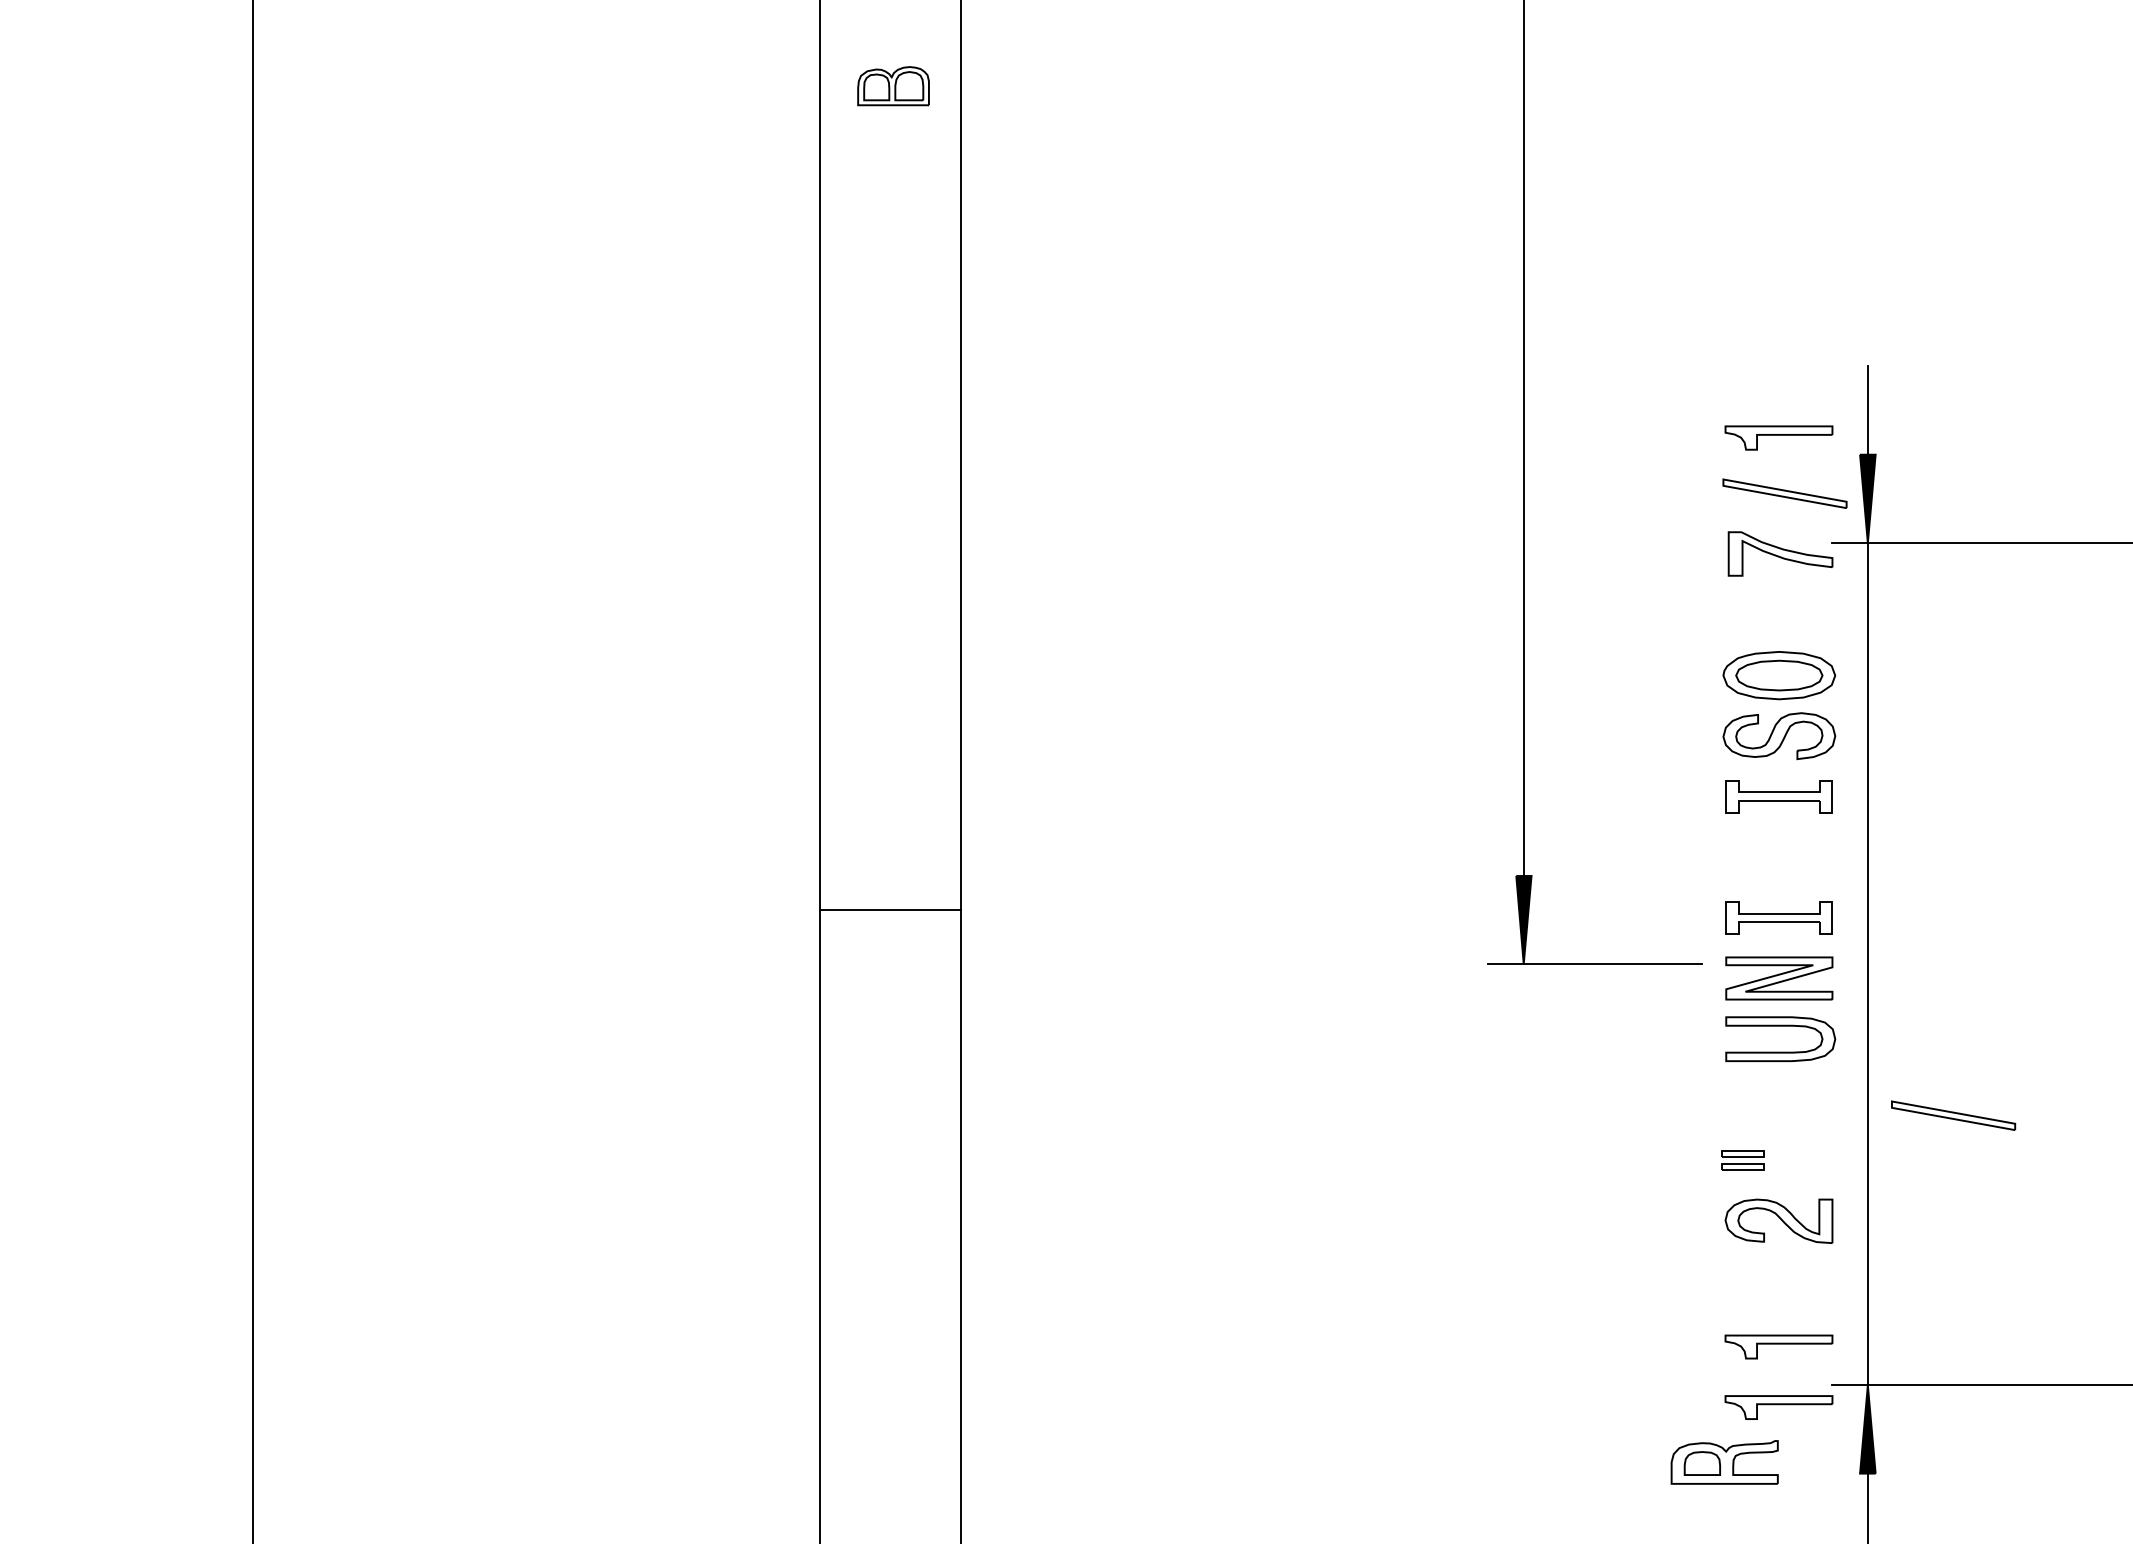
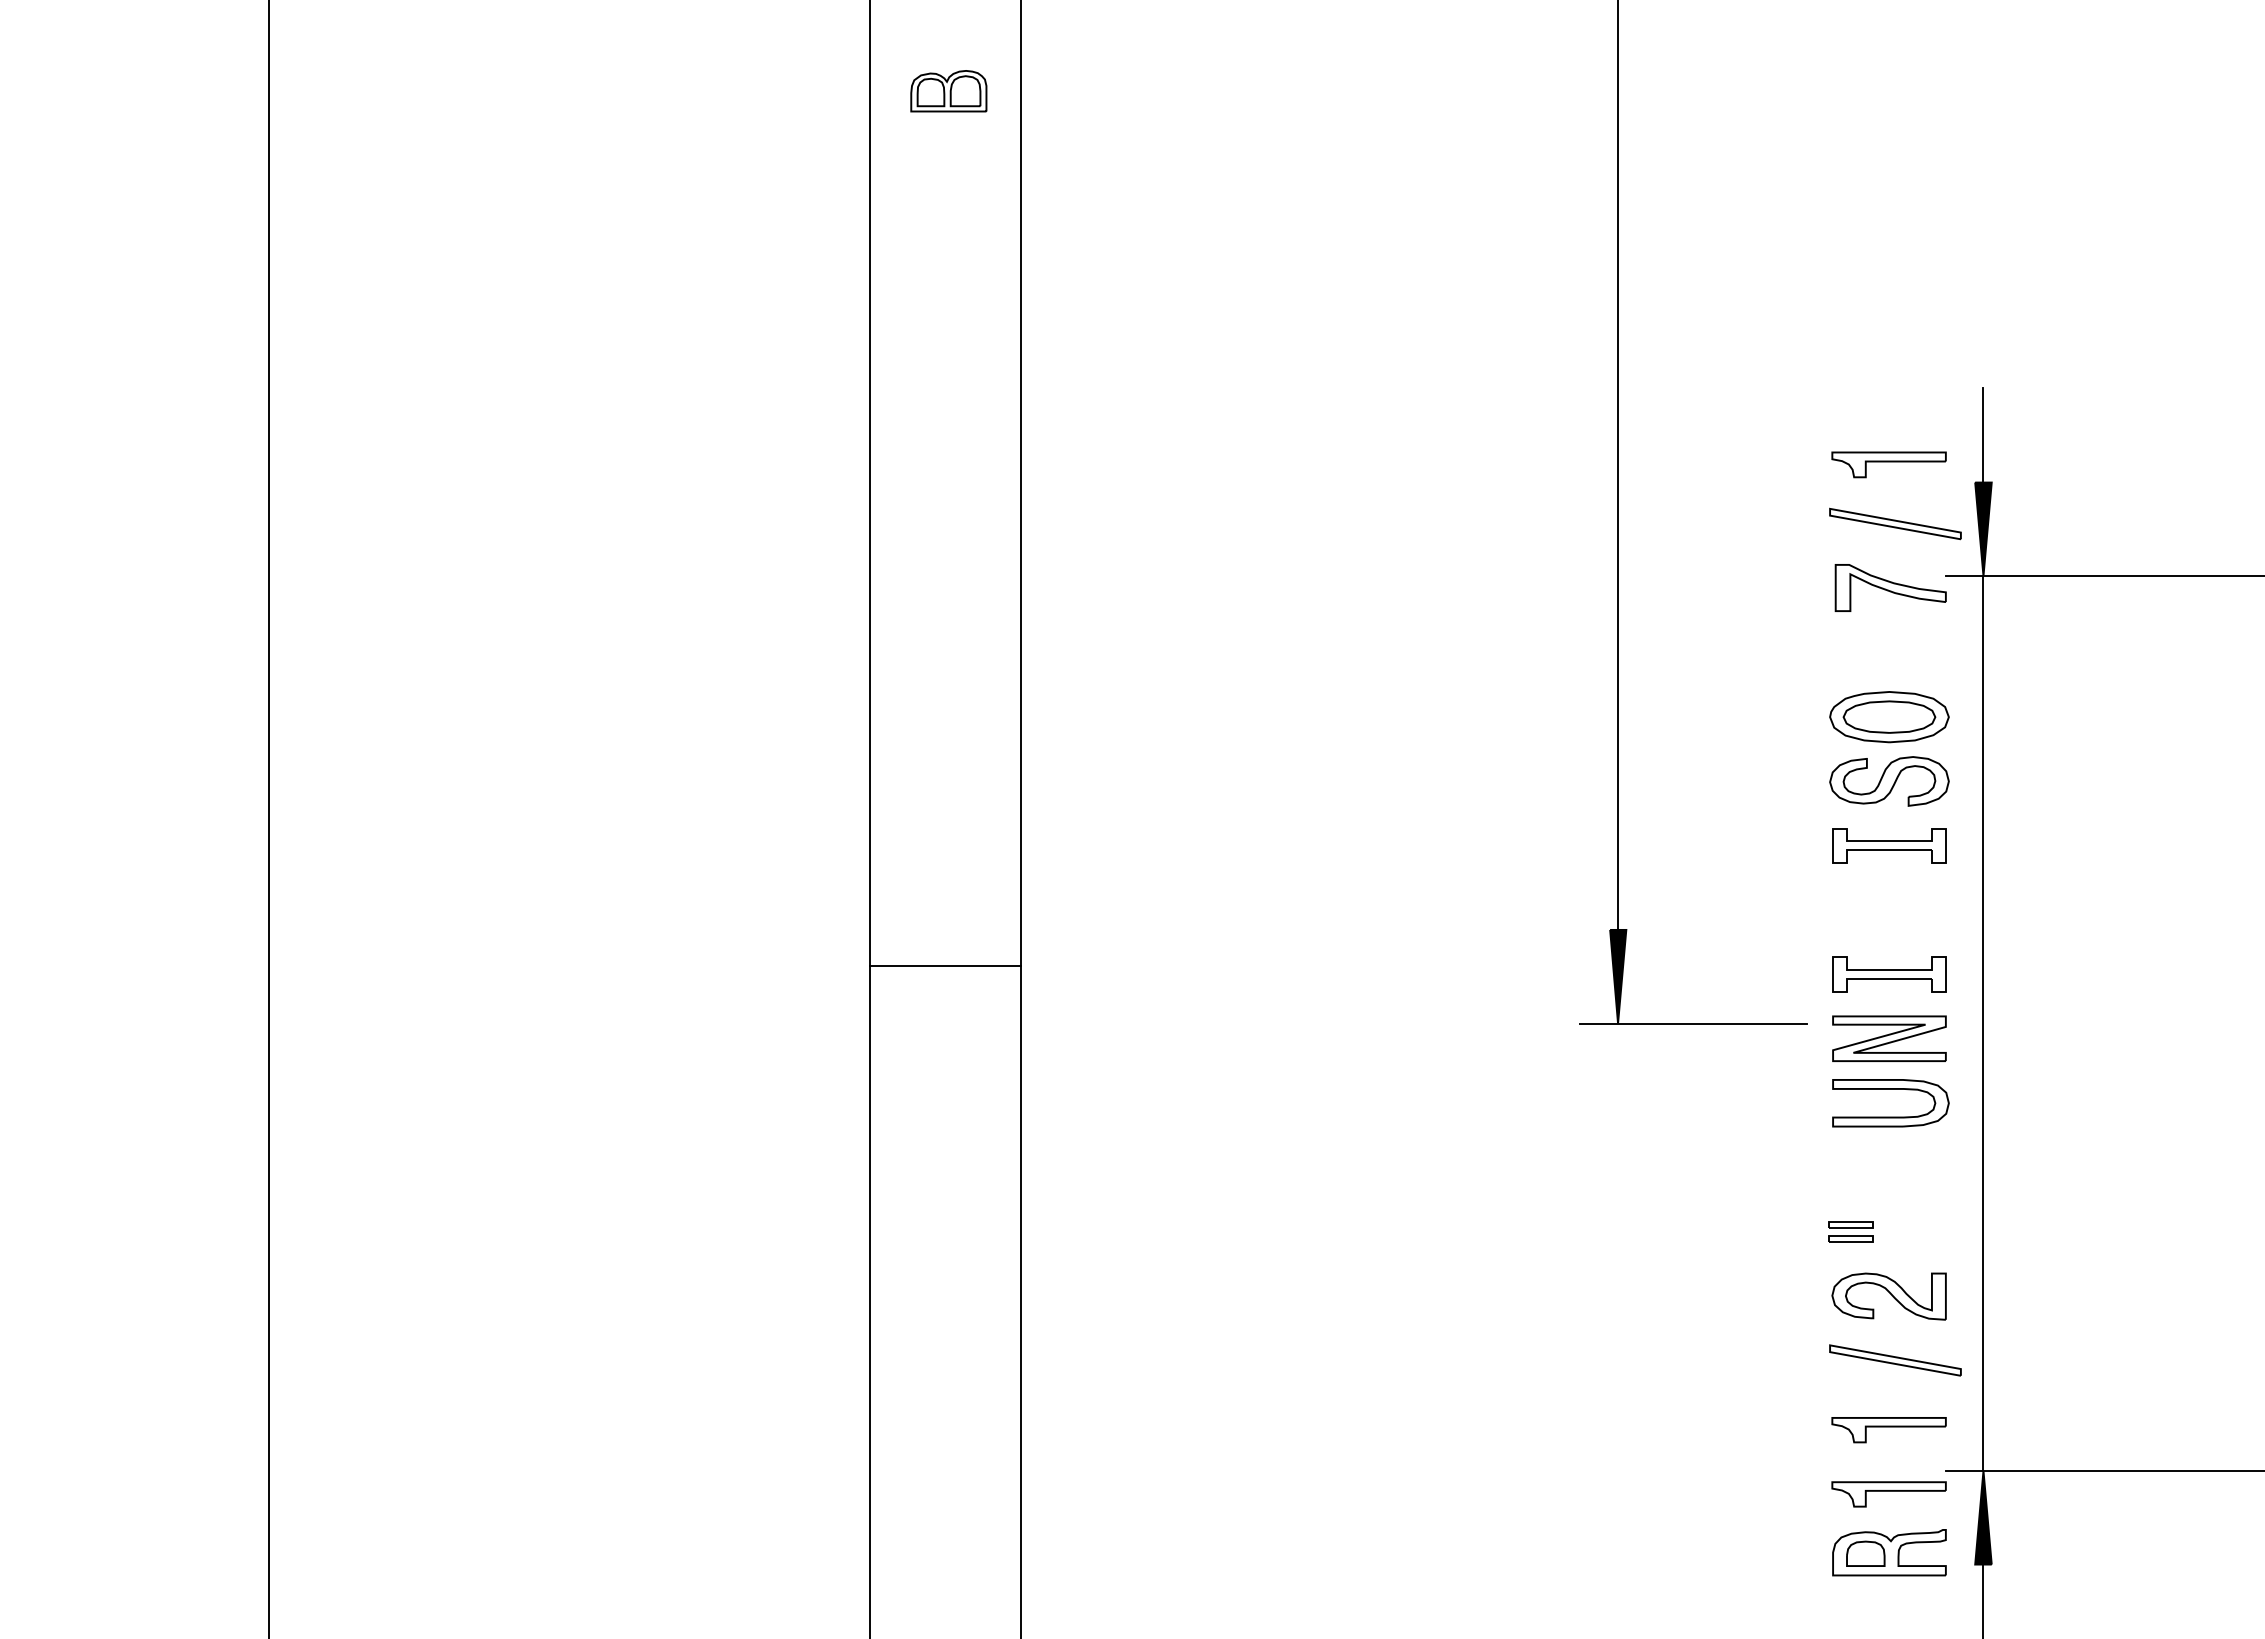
part: (1953, 1115) -> (1895, 1360), moved
part: (1724, 1462) -> (1889, 1552), moved

